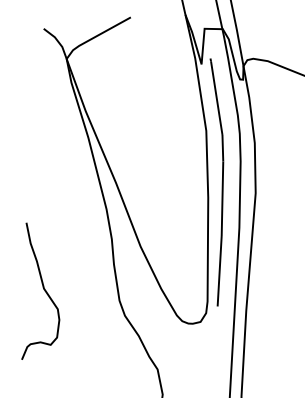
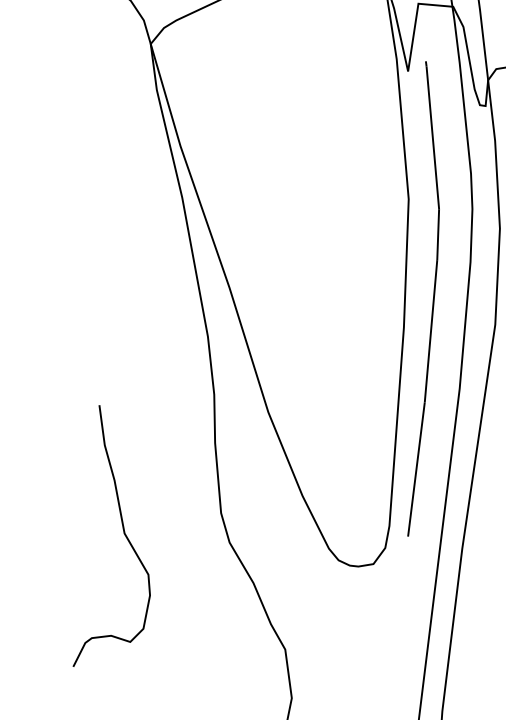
curve: (43, 289) -> (123, 535), moved

